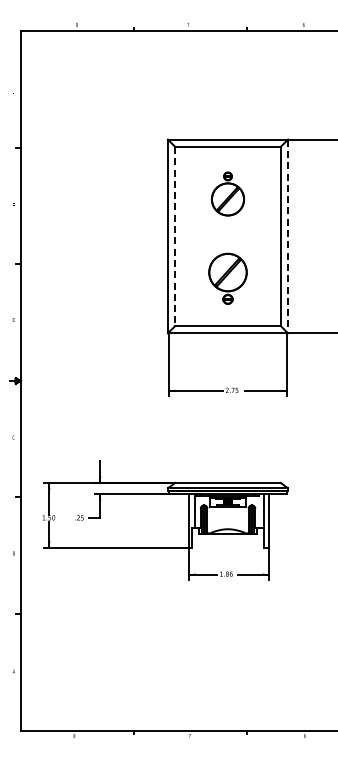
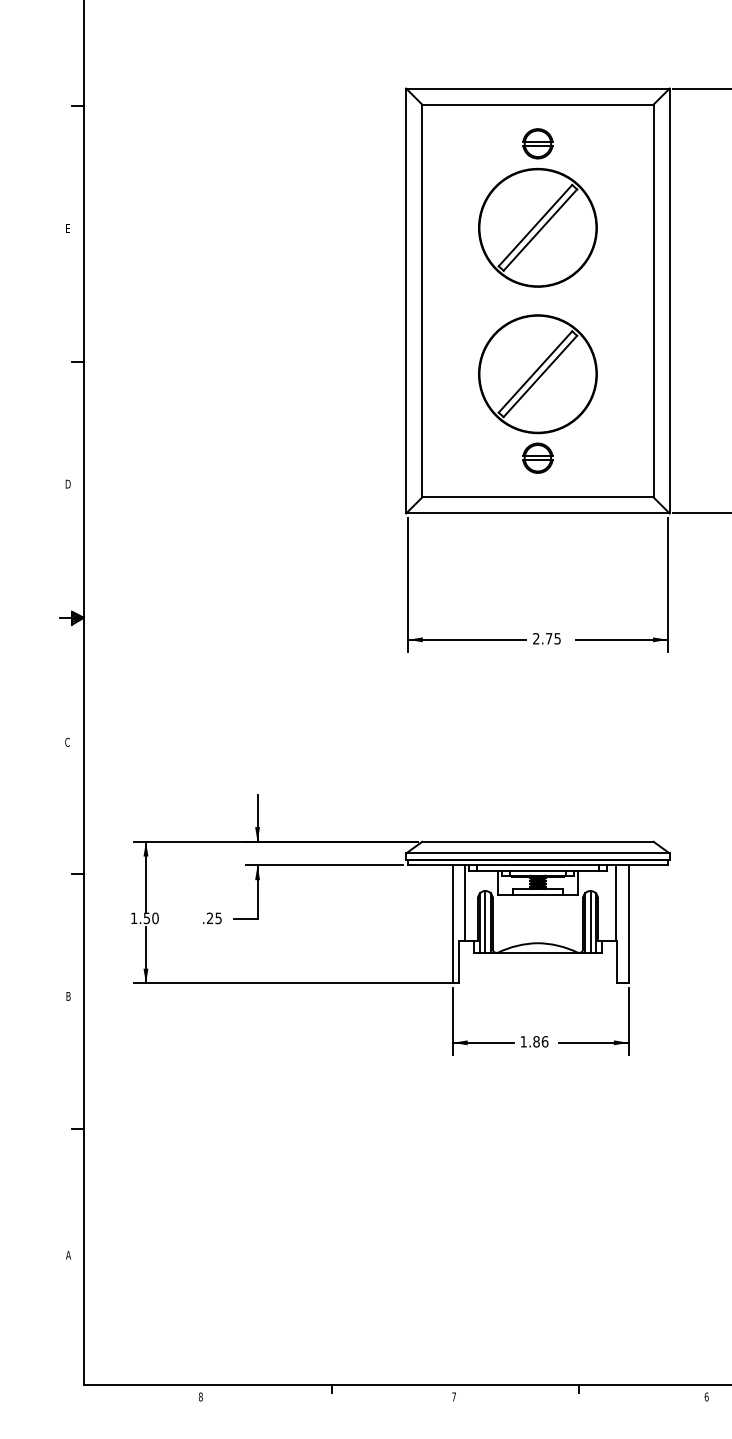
part: (227, 193) -> (536, 206), size x1.67
line: (175, 236) -> (422, 301), dashed -> solid
line: (288, 236) -> (670, 301), dashed -> solid
part: (227, 278) -> (536, 393), size x1.43

